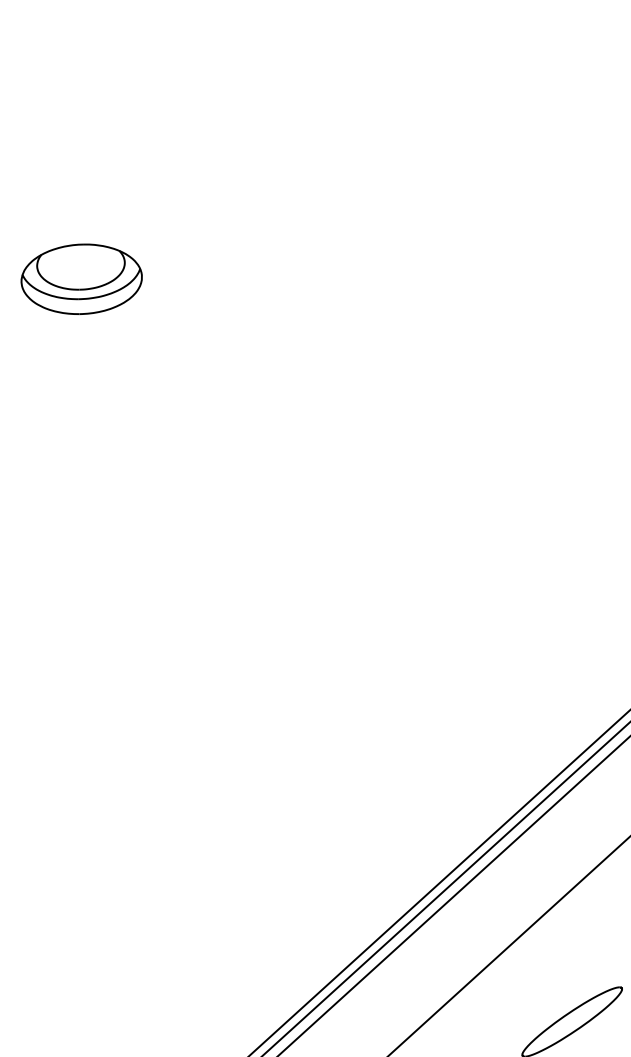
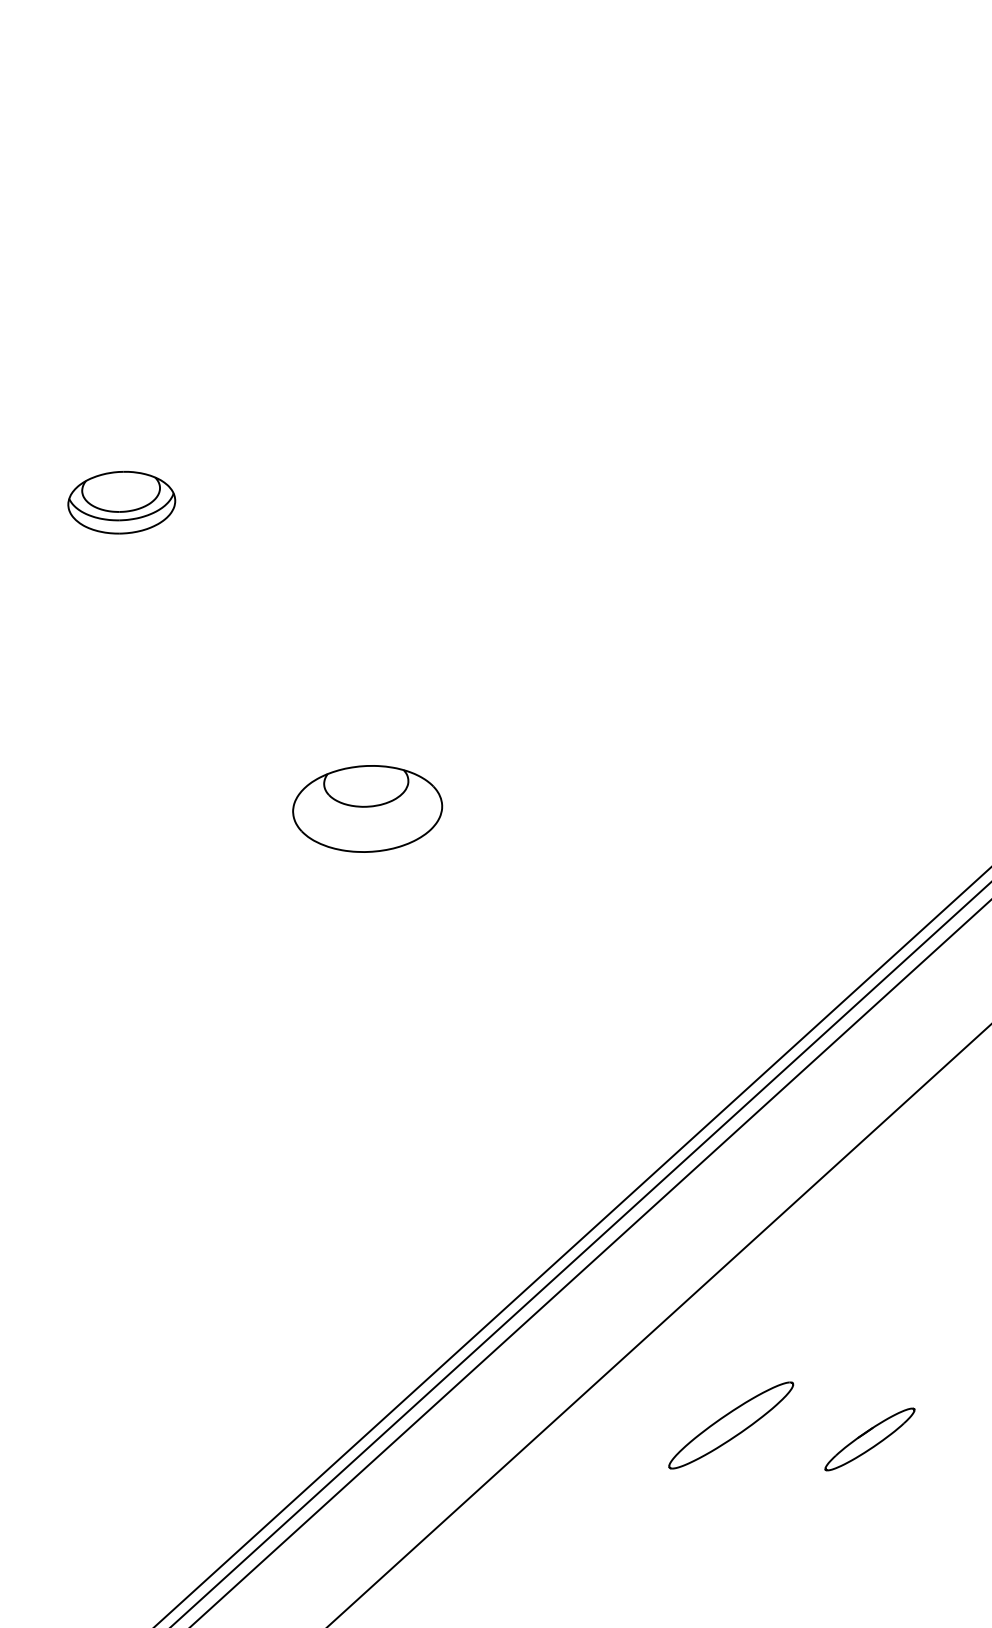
part: (81, 279) -> (121, 502), size x0.71
part: (279, 525) -> (367, 808), added

